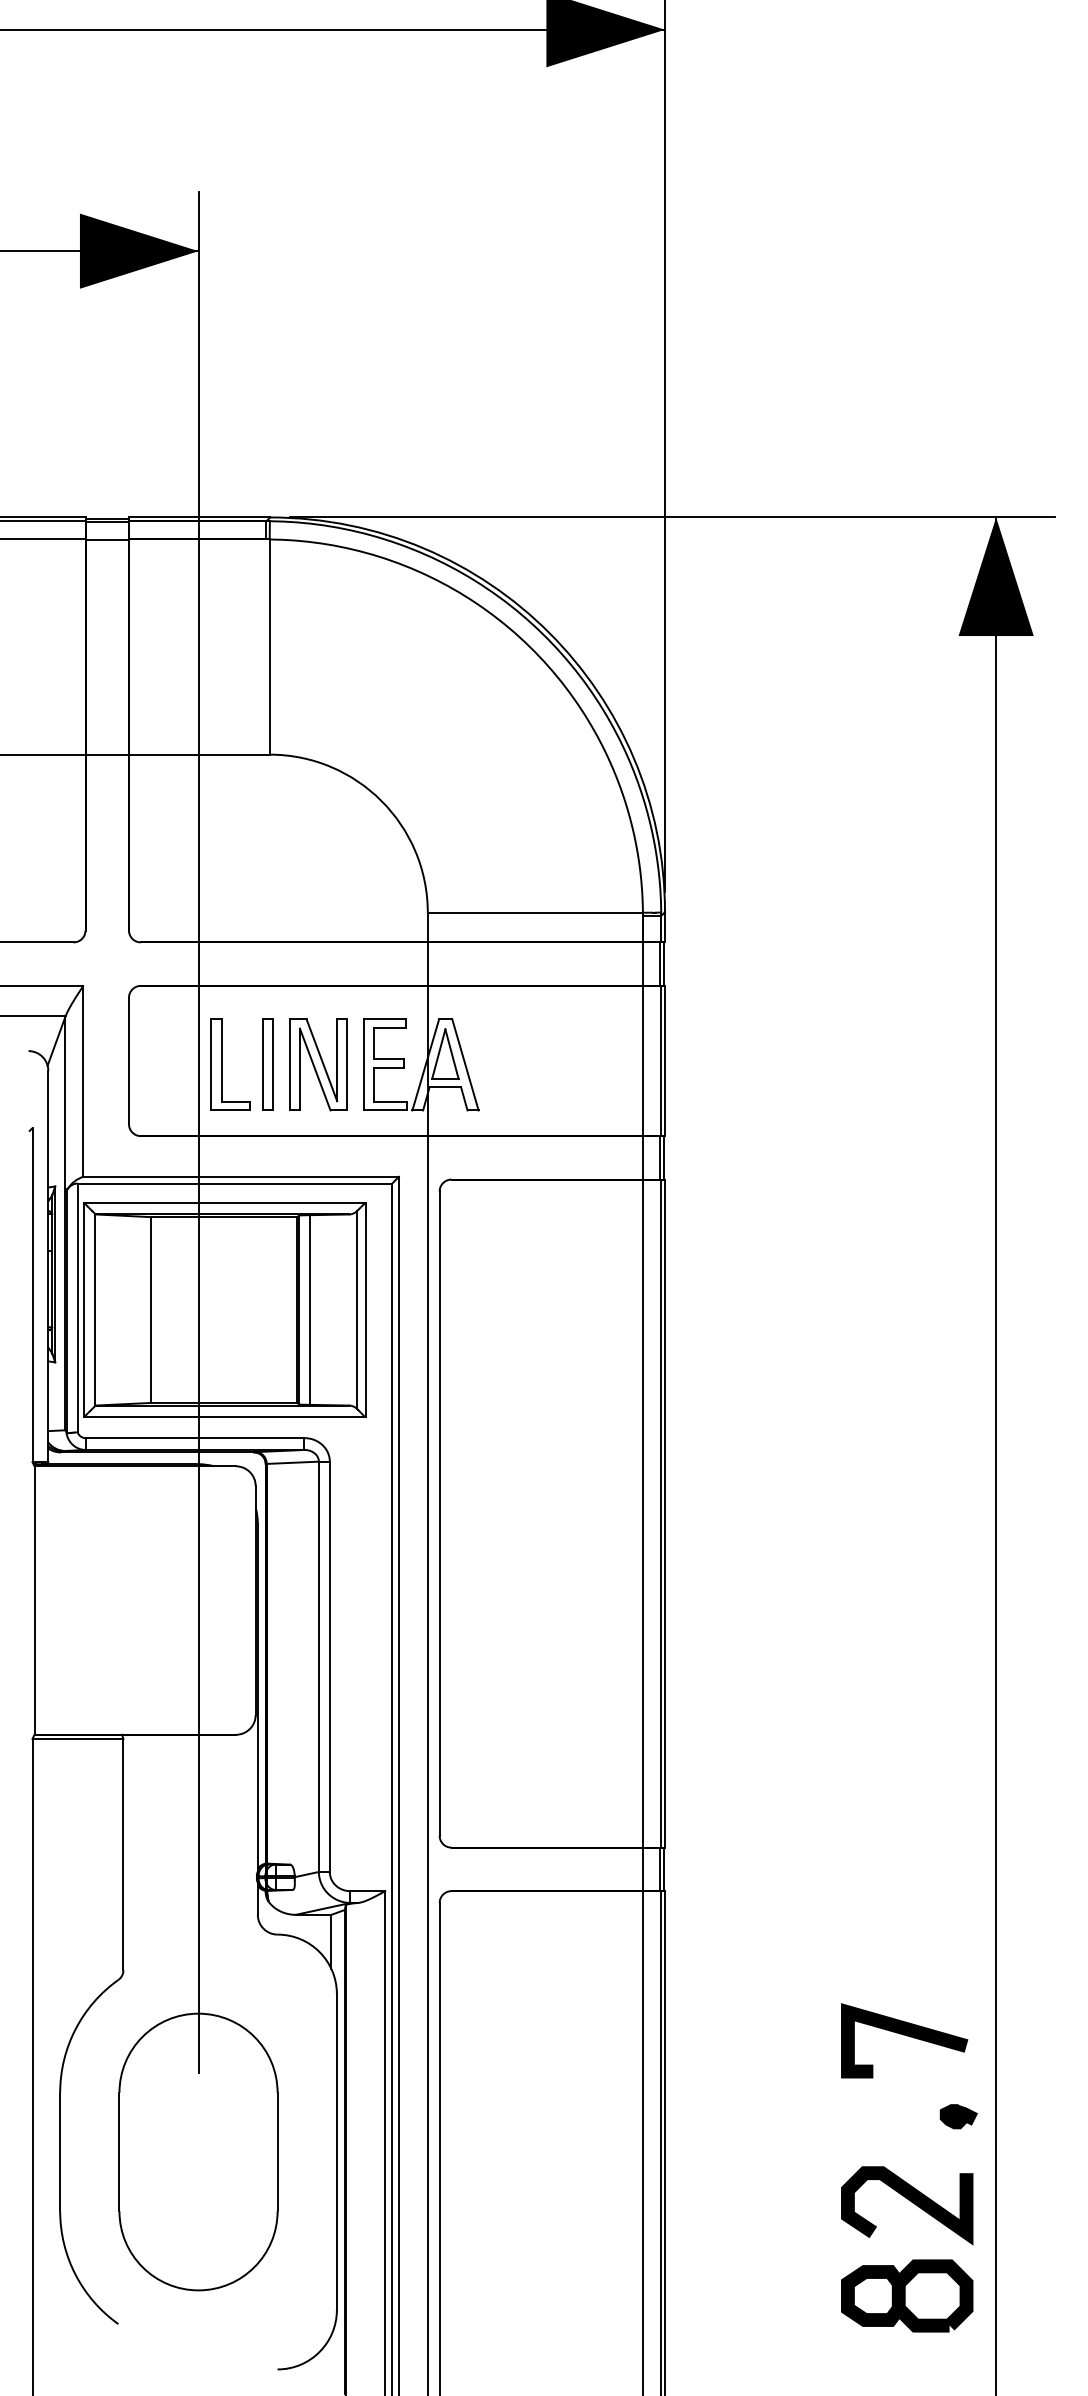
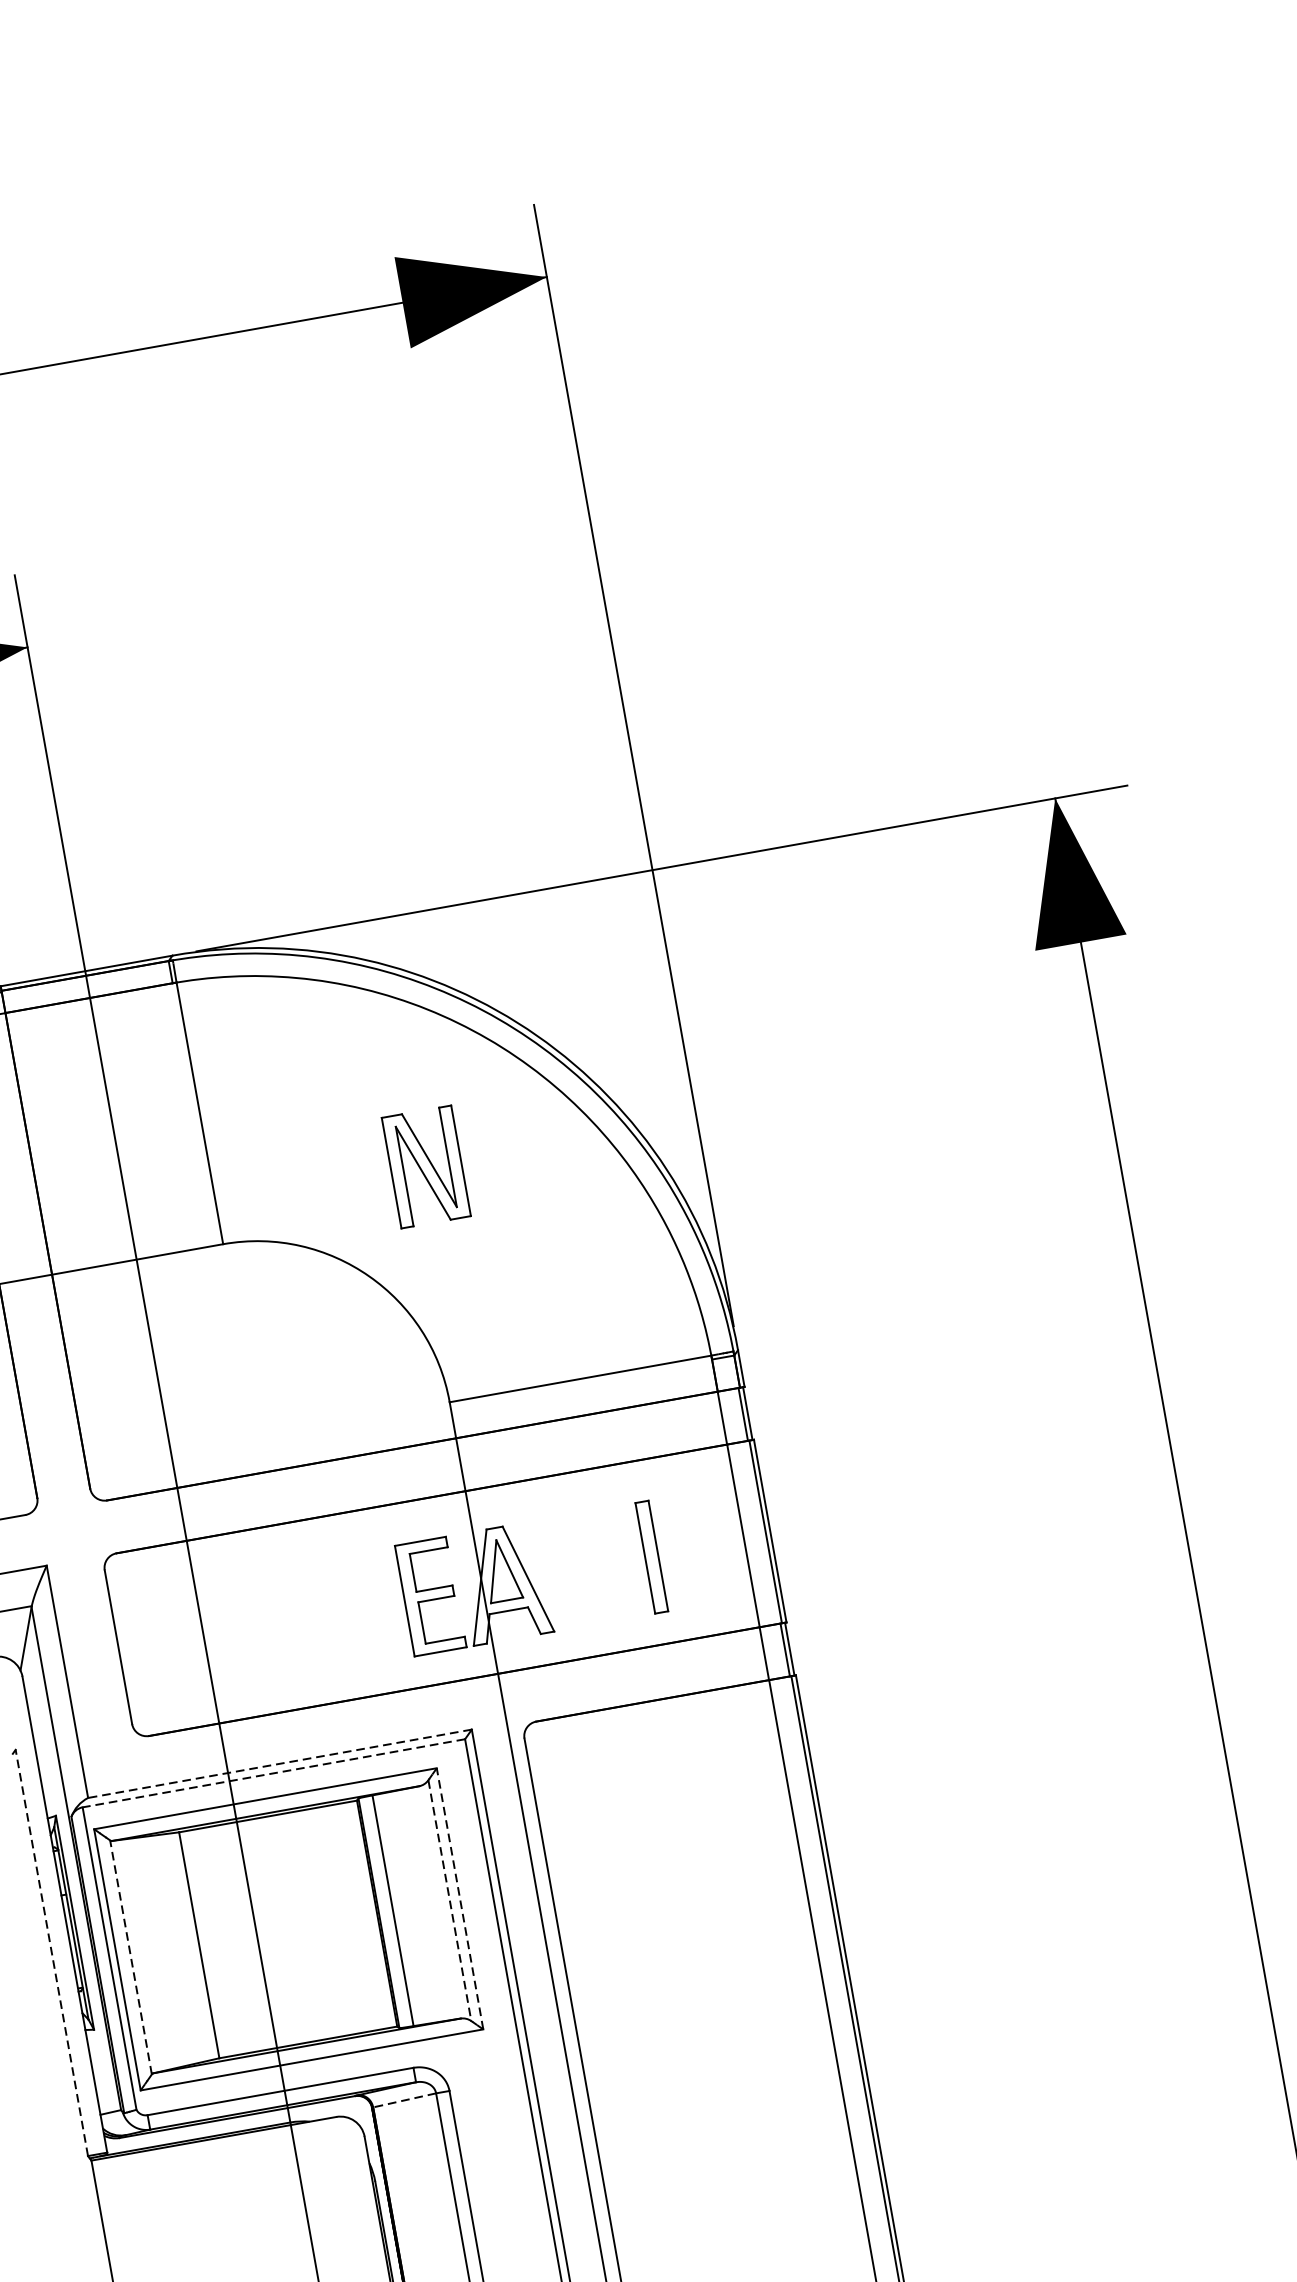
part: (222, 1064) -> (232, 1631), removed
part: (267, 1064) -> (651, 1556), moved
part: (318, 1064) -> (426, 1166), moved
line: (241, 1176) -> (280, 1763), solid -> dashed
line: (234, 1183) -> (273, 1773), solid -> dashed
line: (32, 1294) -> (51, 1952), solid -> dashed
line: (94, 1309) -> (130, 1956), solid -> dashed
line: (365, 1309) -> (459, 1898), solid -> dashed
line: (357, 1310) -> (450, 1901), solid -> dashed
line: (292, 1462) -> (404, 2100), solid -> dashed

